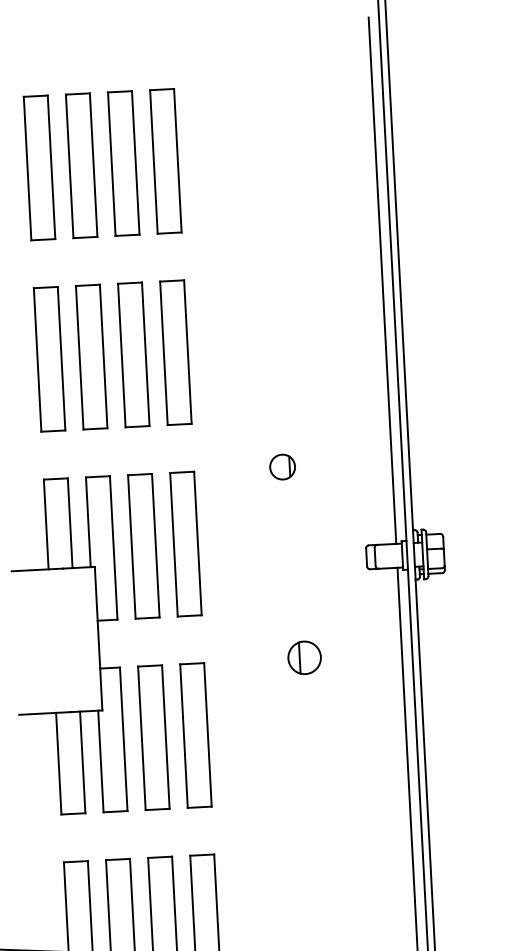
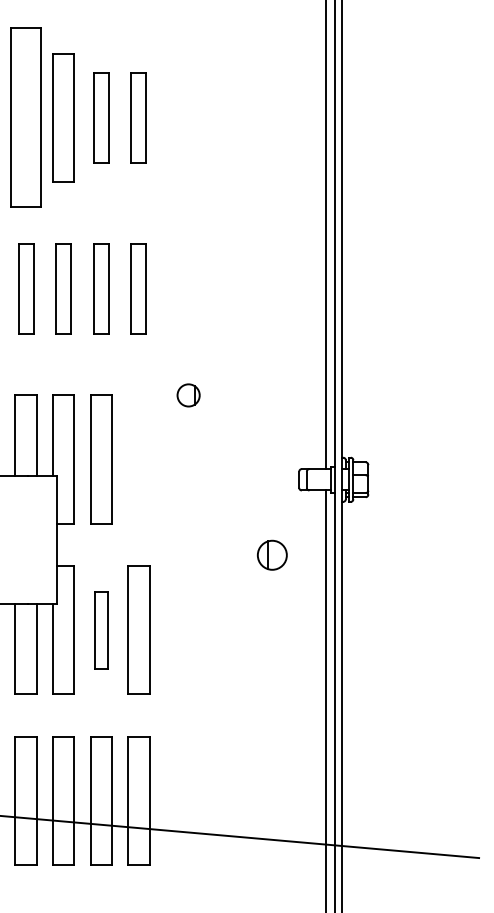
part: (165, 161) -> (138, 117), size x0.7
part: (123, 163) -> (101, 117), size x0.7
part: (38, 167) -> (25, 117), size x1.4
part: (175, 352) -> (138, 288), size x0.7
part: (133, 354) -> (101, 288), size x0.7
part: (91, 357) -> (63, 288), size x0.7
part: (48, 359) -> (25, 288), size x0.7
part: (282, 467) -> (188, 395), moved
part: (185, 544) -> (138, 459), removed
part: (304, 656) -> (272, 554), moved
part: (153, 736) -> (101, 629), size x0.6

